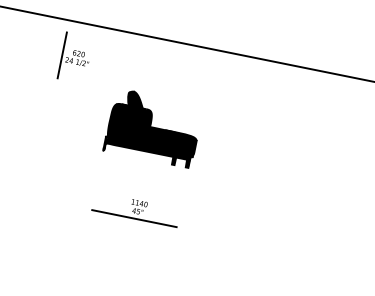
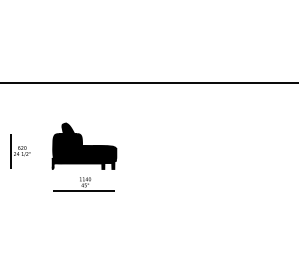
part: (75, 58) -> (20, 151), moved
part: (135, 209) -> (83, 184), moved

